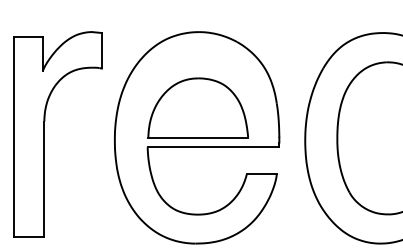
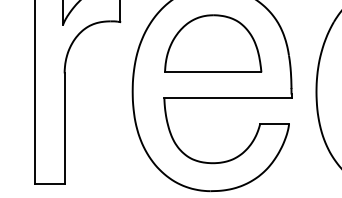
part: (197, 107) -> (212, 43), moved

